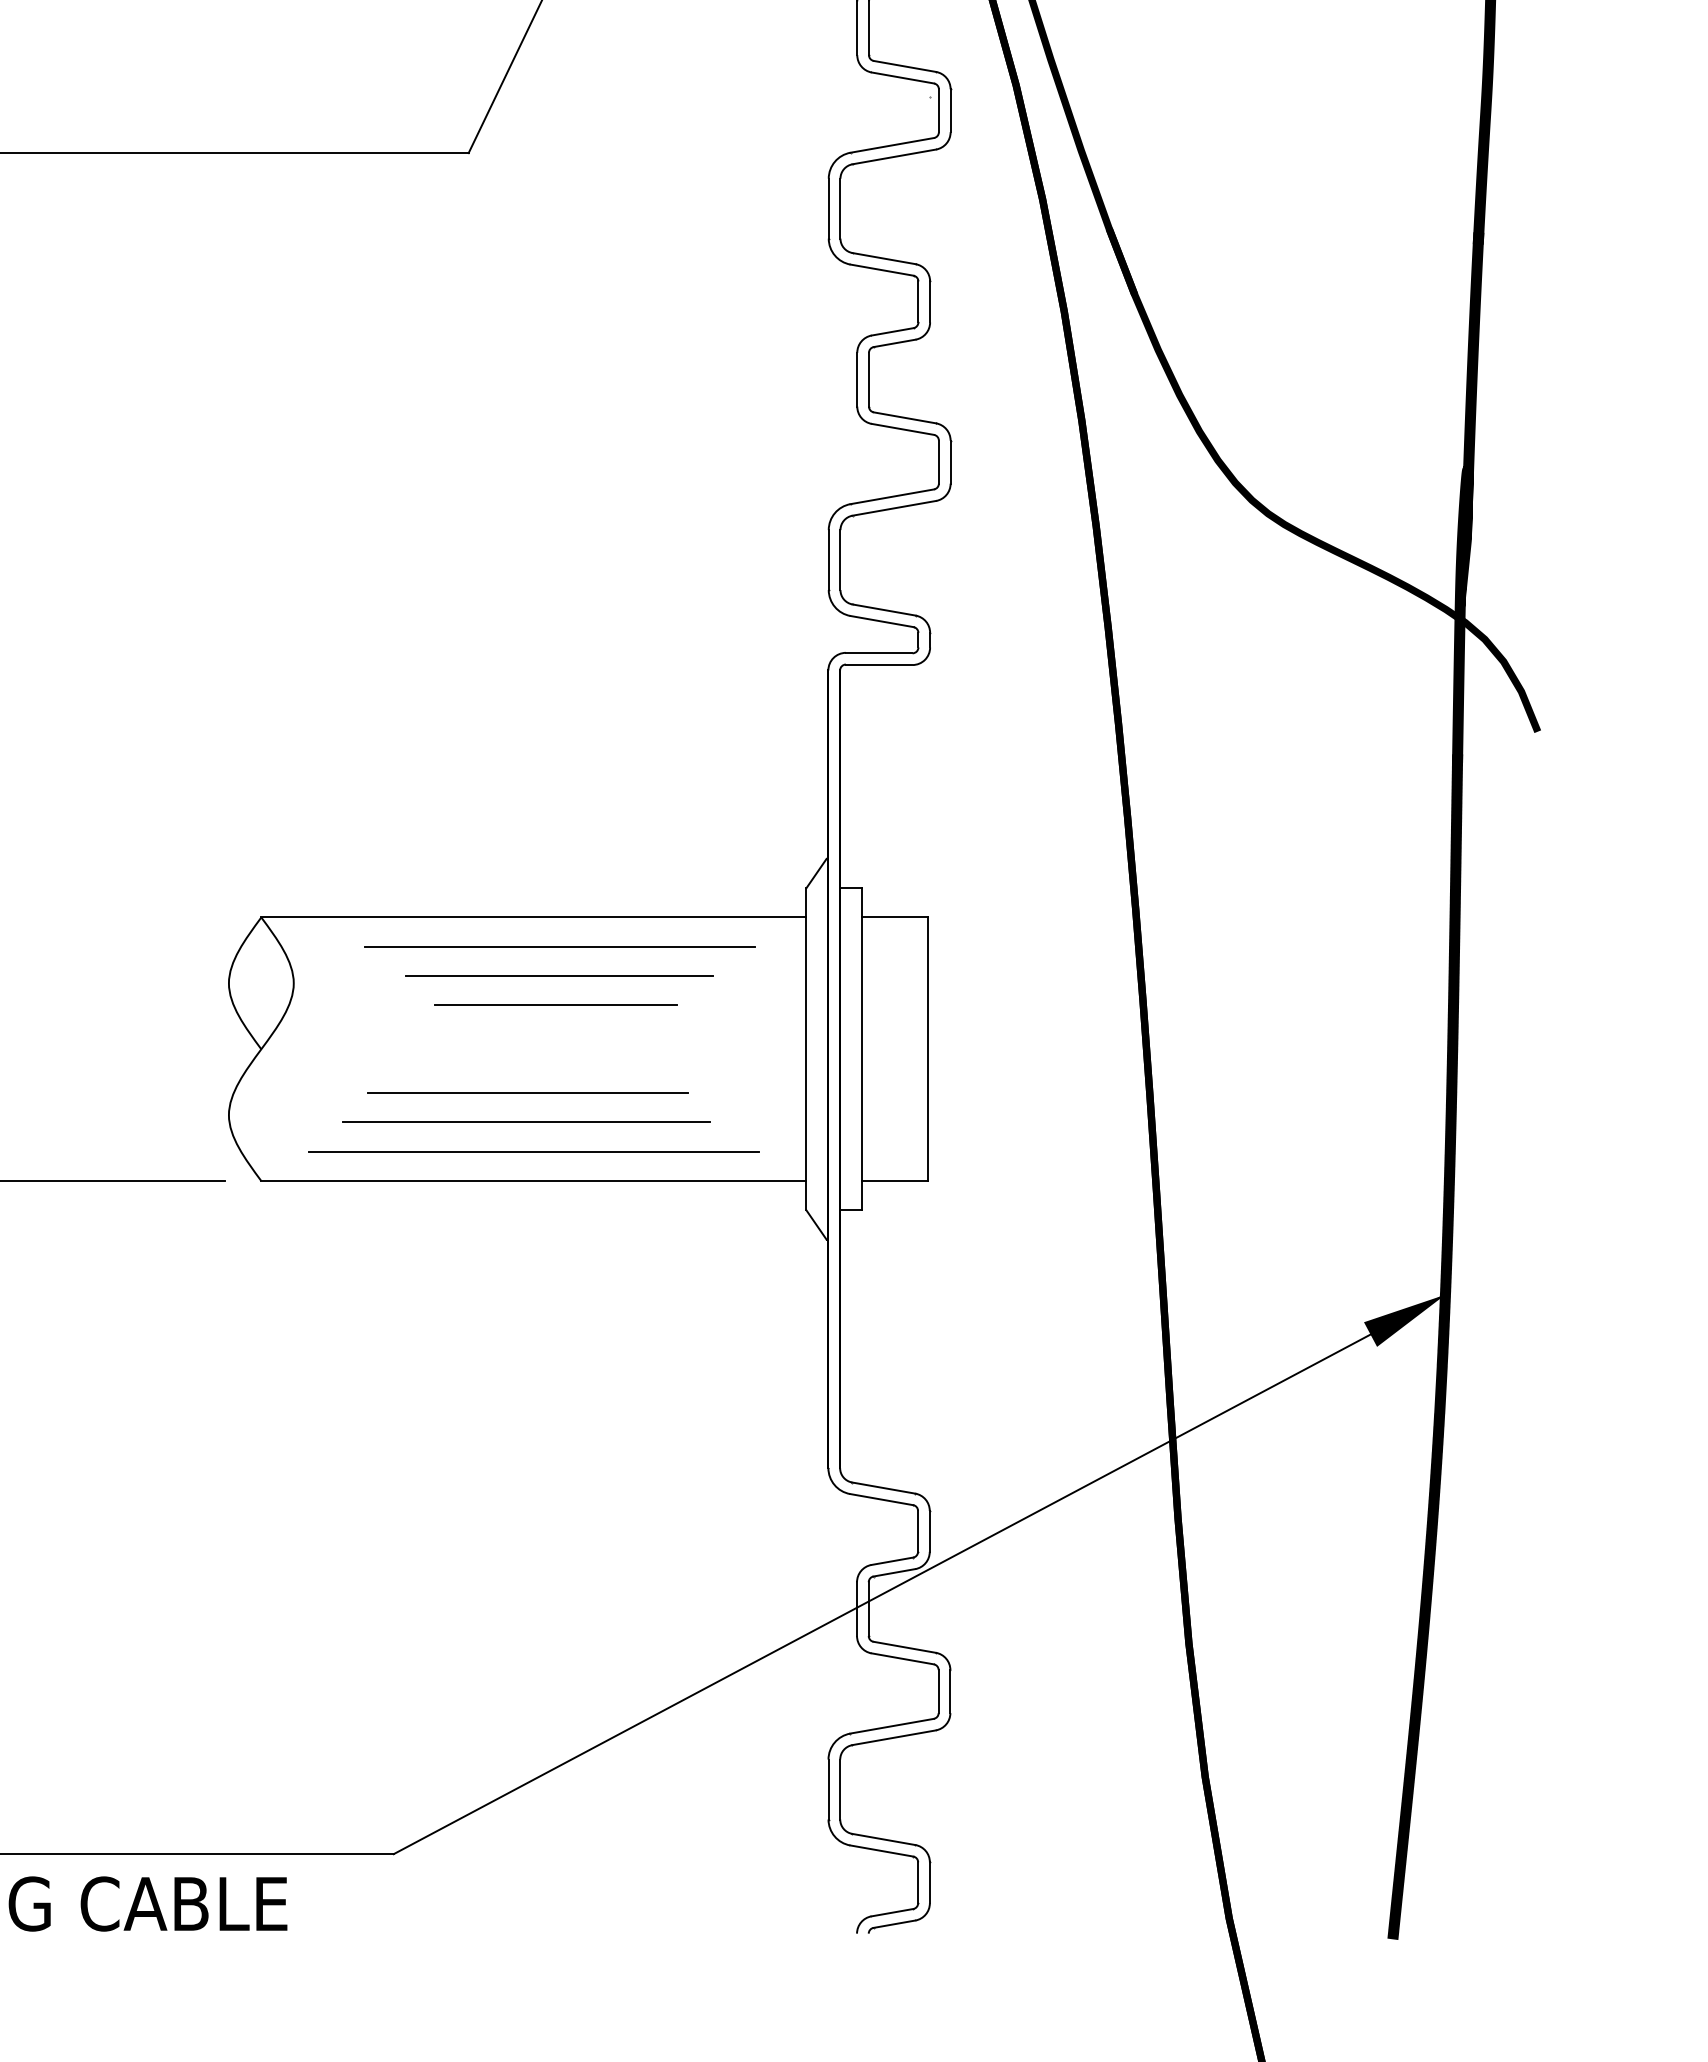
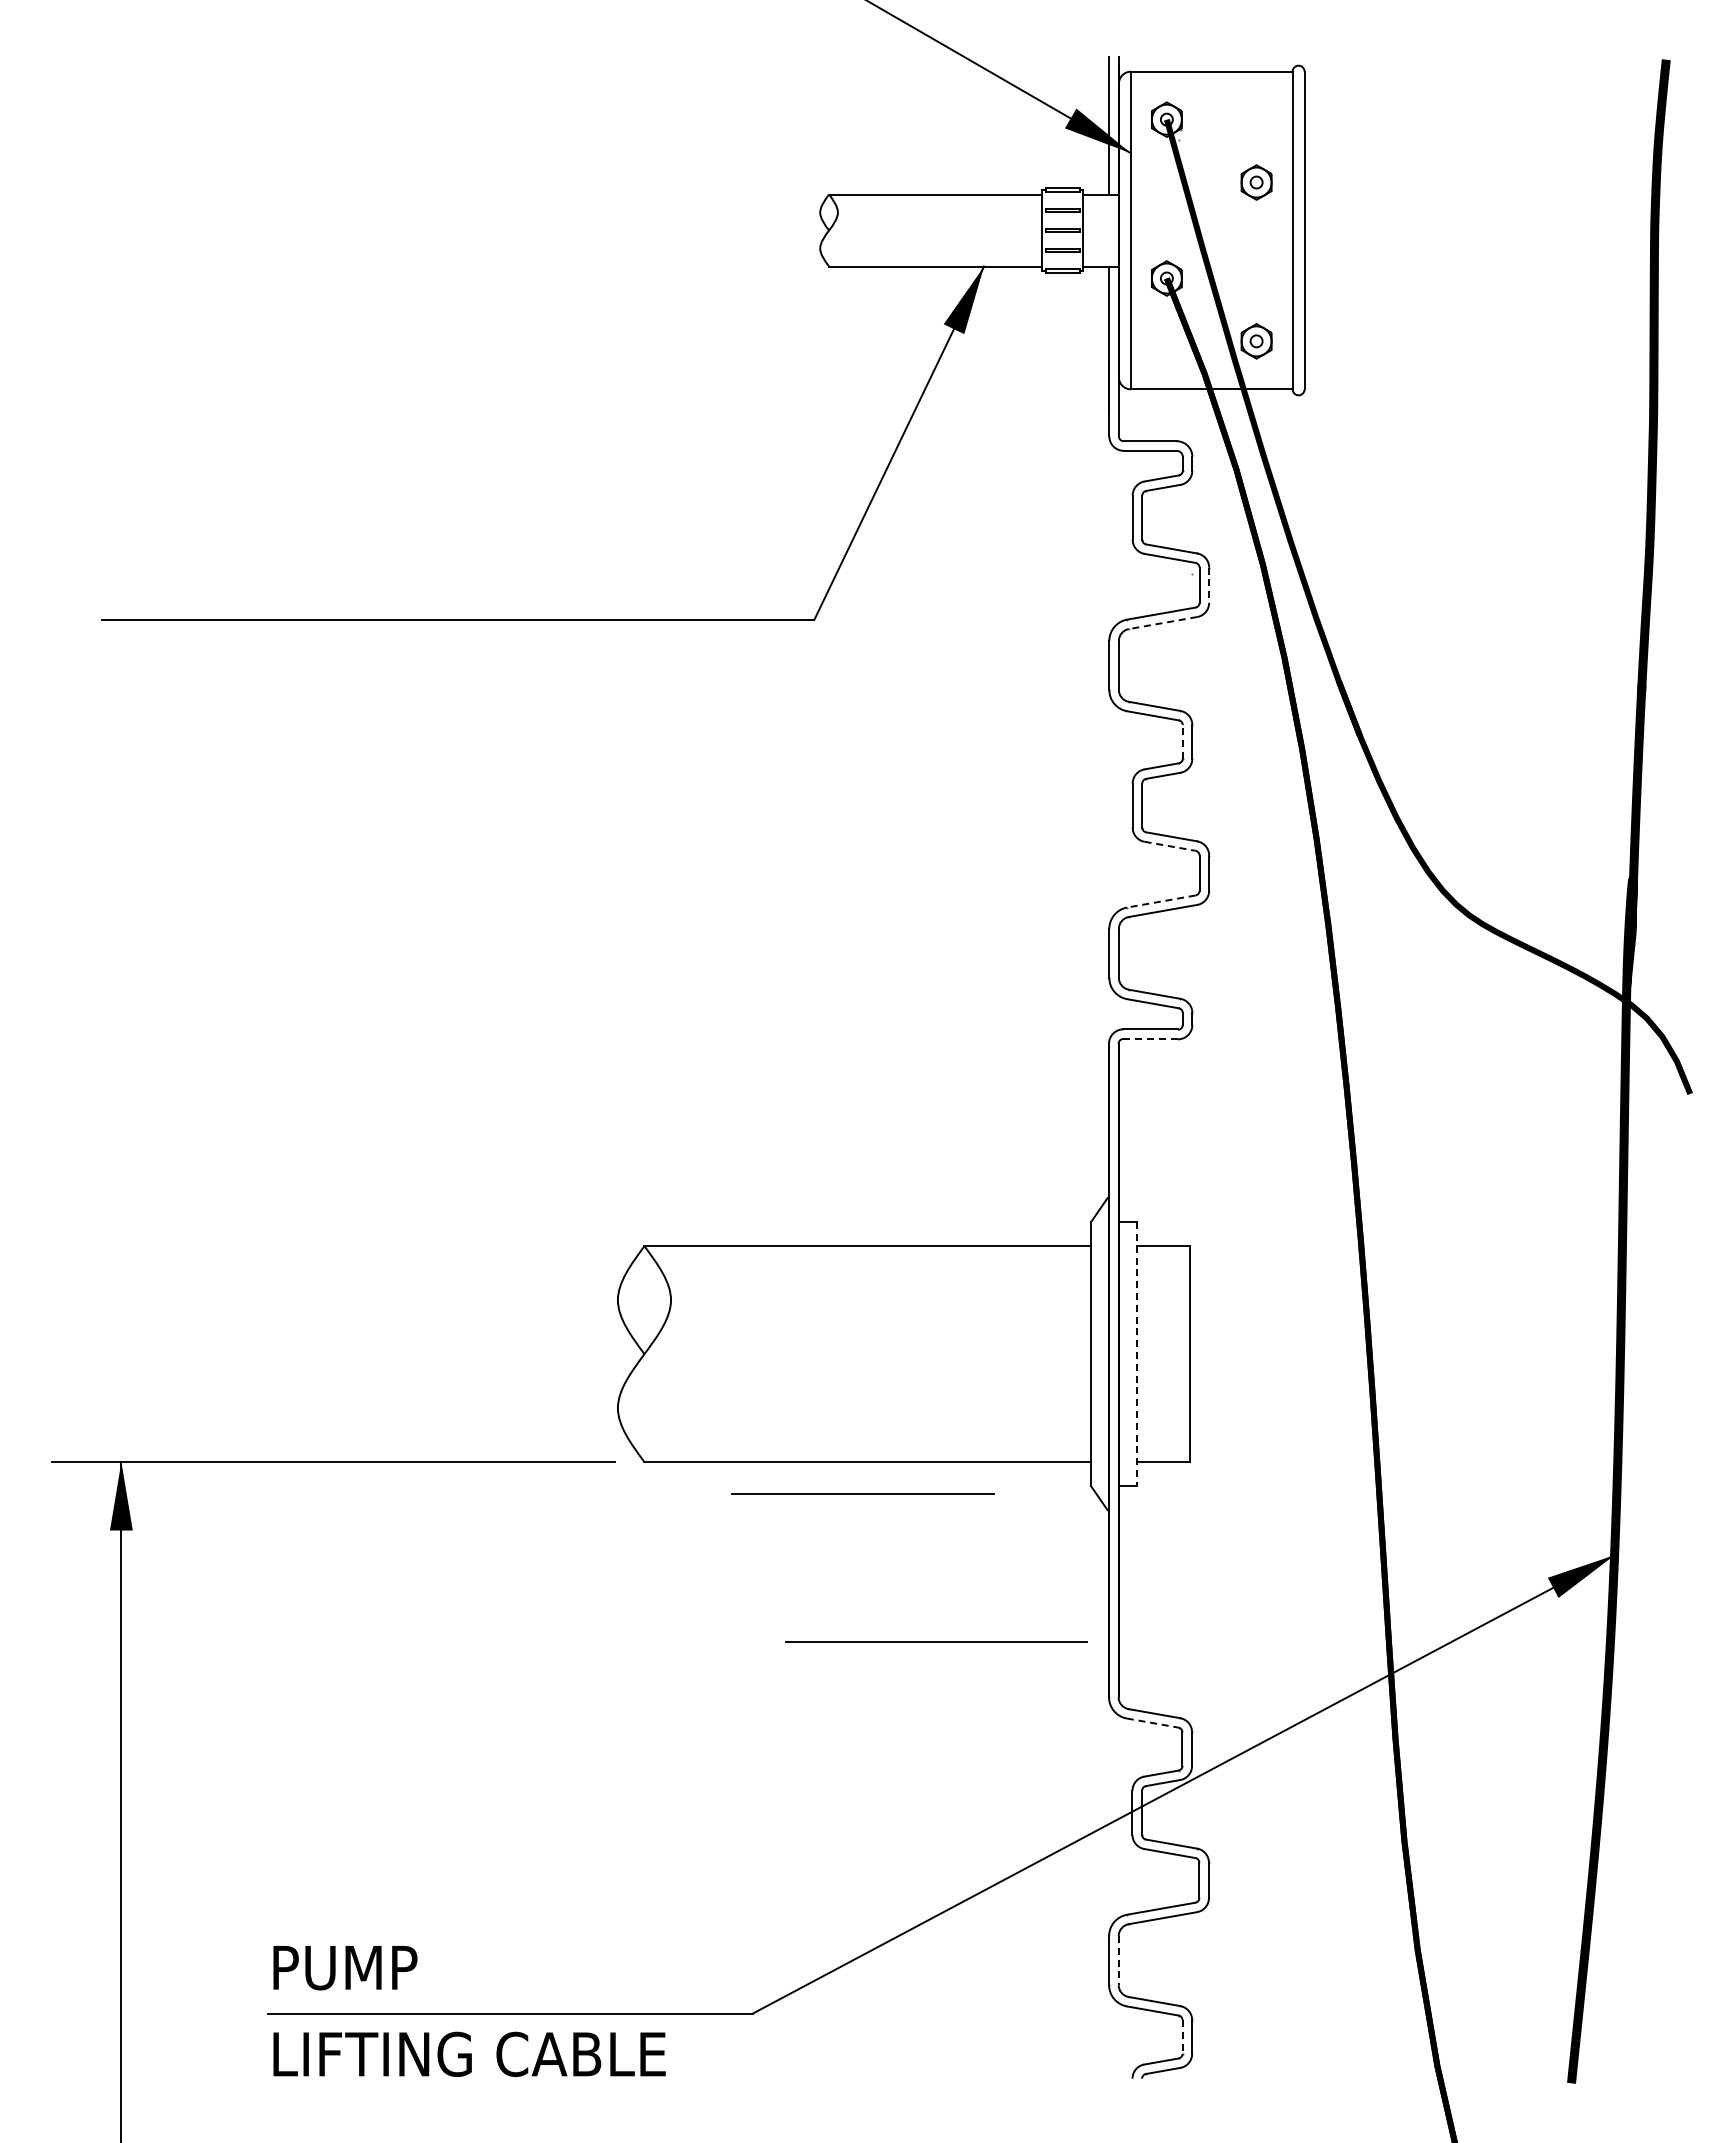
line: (951, 111) -> (1209, 585), solid -> dashed
line: (894, 157) -> (1163, 623), solid -> dashed
line: (918, 301) -> (1182, 741), solid -> dashed
line: (903, 429) -> (1170, 846), solid -> dashed
line: (892, 496) -> (1161, 901), solid -> dashed
line: (880, 664) -> (1151, 1038), solid -> dashed
line: (559, 947) -> (888, 1270), removed
line: (559, 976) -> (888, 1294), removed
line: (555, 1005) -> (885, 1318), removed
line: (861, 1049) -> (1136, 1354), solid -> dashed
line: (527, 1092) -> (862, 1493), moved
line: (526, 1121) -> (936, 1641), moved
line: (533, 1151) -> (867, 1437), removed
line: (882, 1500) -> (1153, 1723), solid -> dashed
line: (839, 1789) -> (1118, 1960), solid -> dashed
line: (918, 1883) -> (1182, 2037), solid -> dashed

